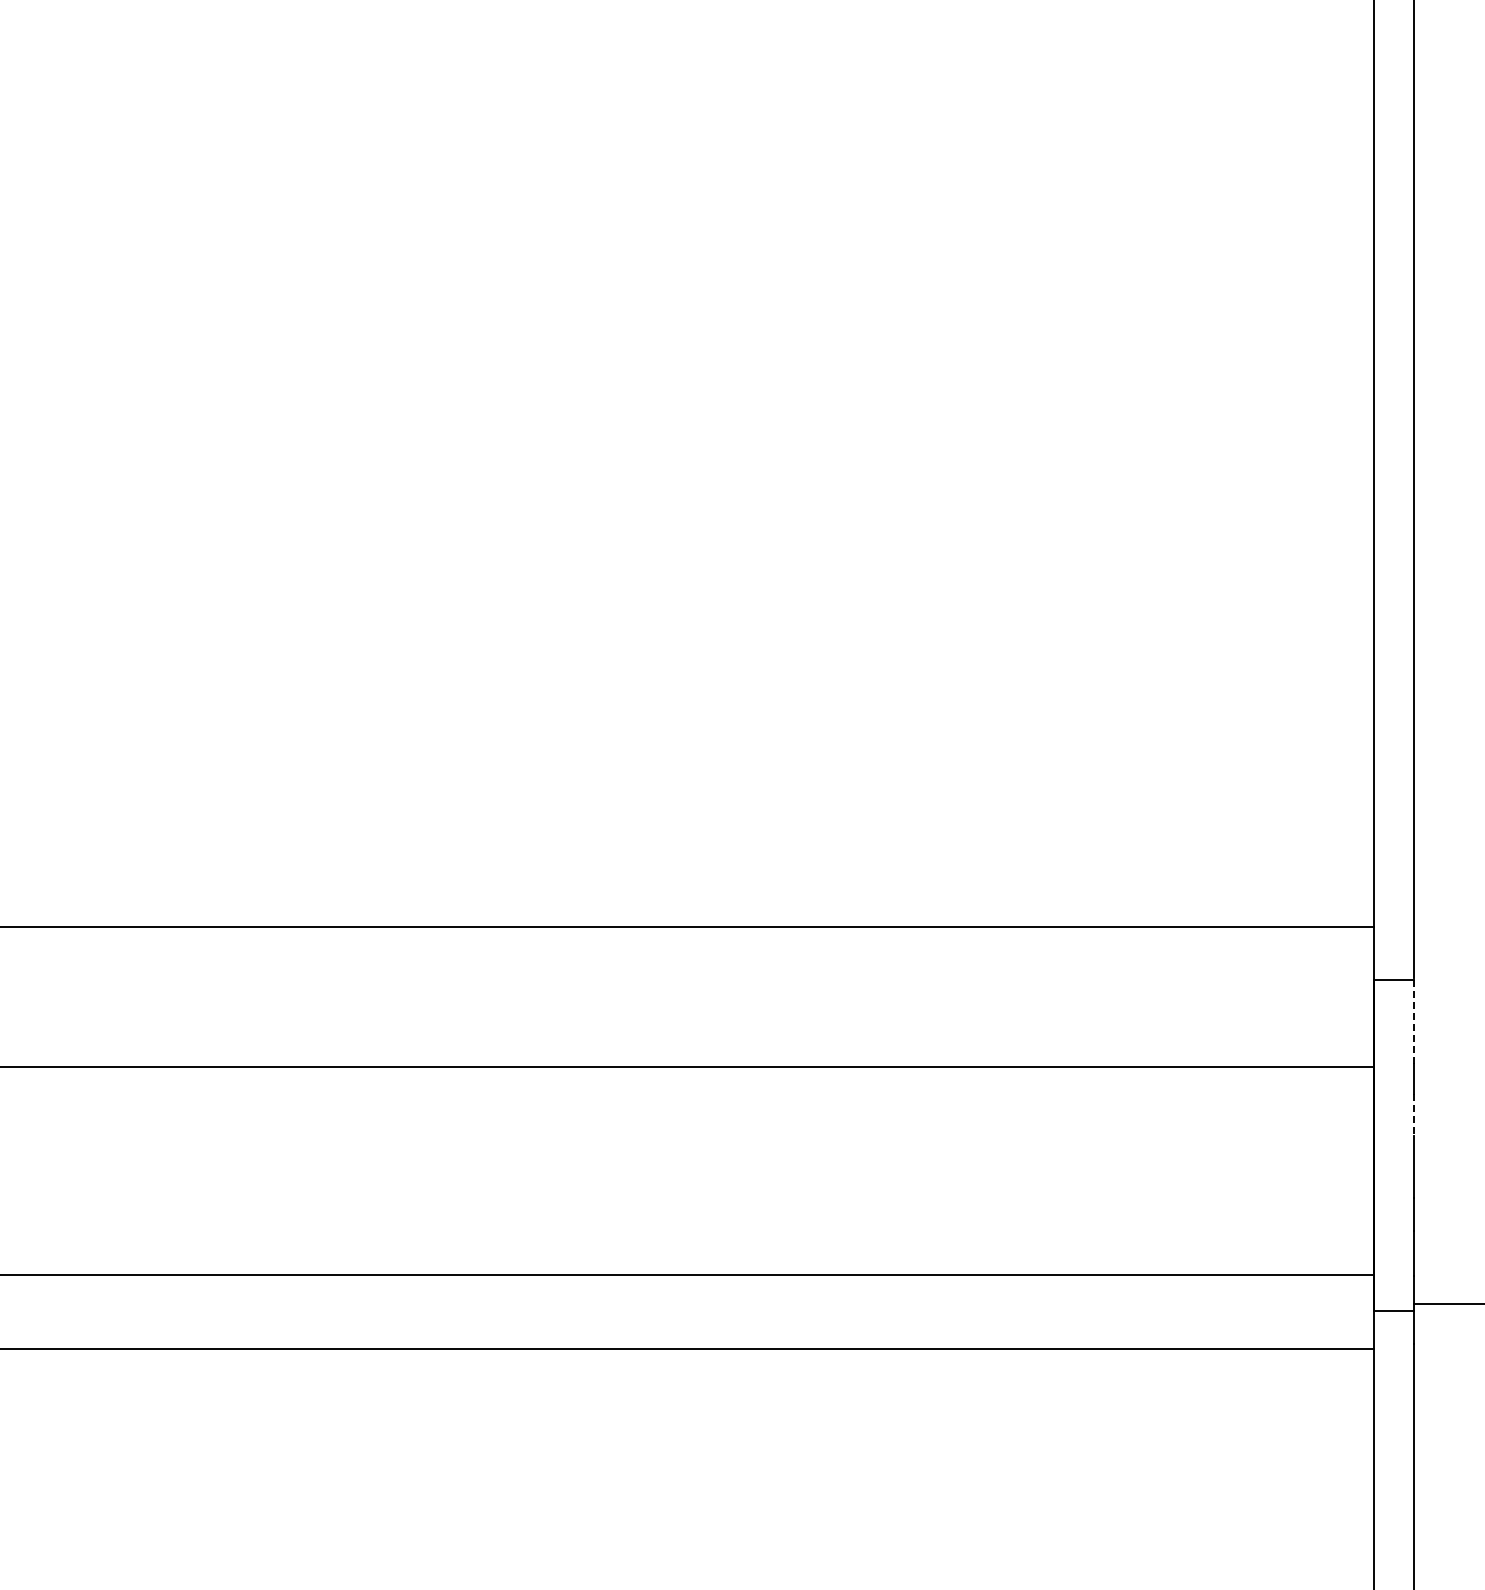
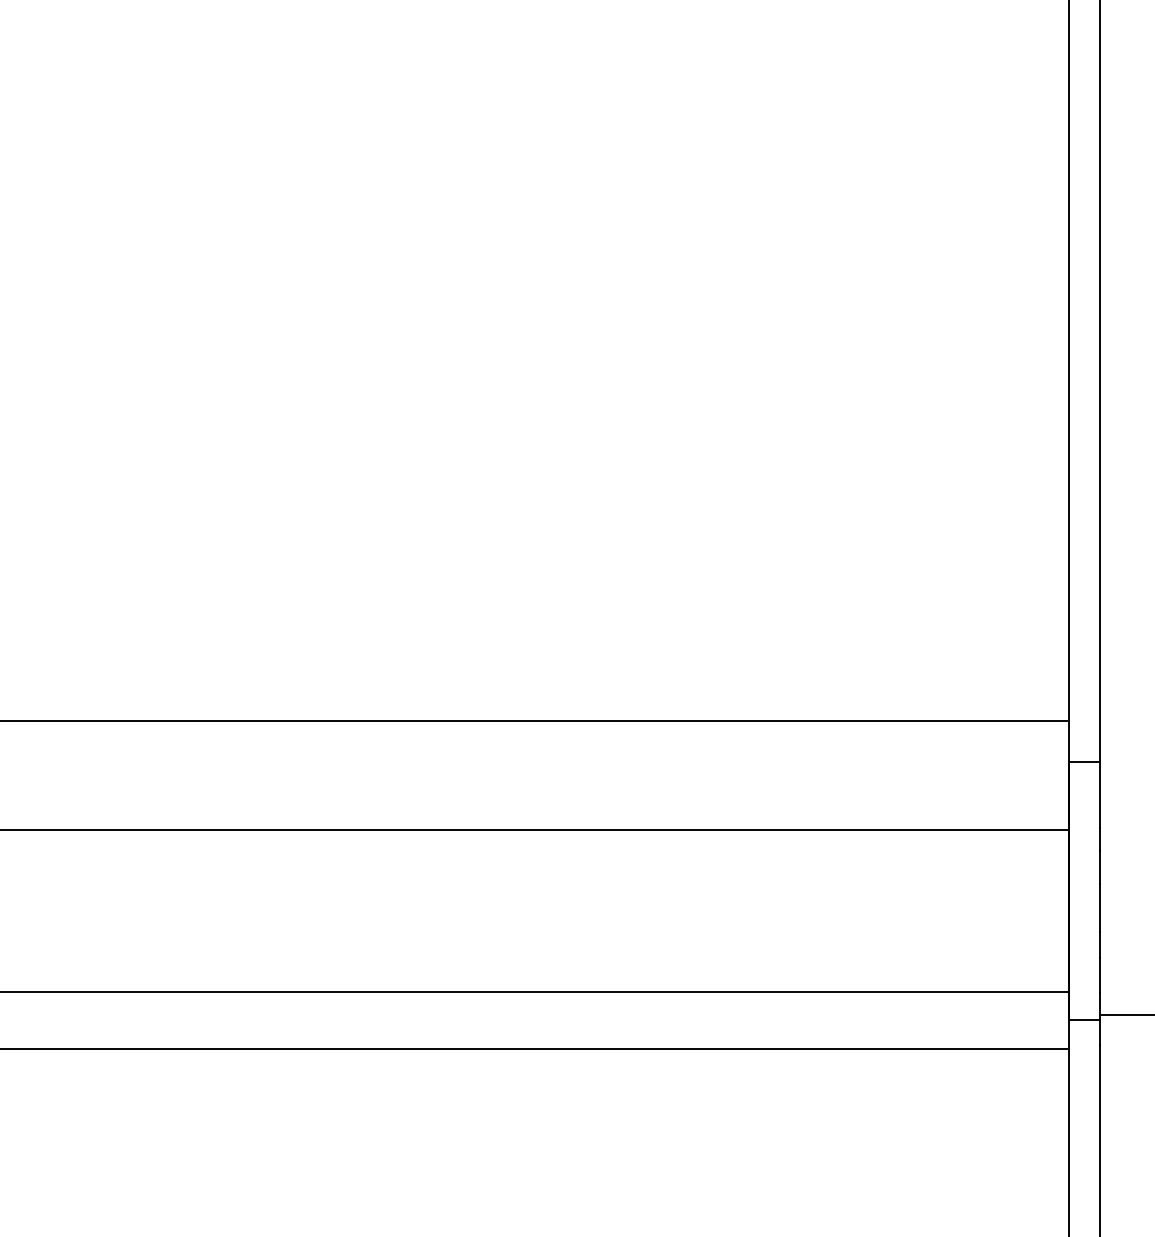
line: (1413, 1020) -> (1099, 793), dashed -> solid
line: (1413, 1115) -> (1099, 867), dashed -> solid

